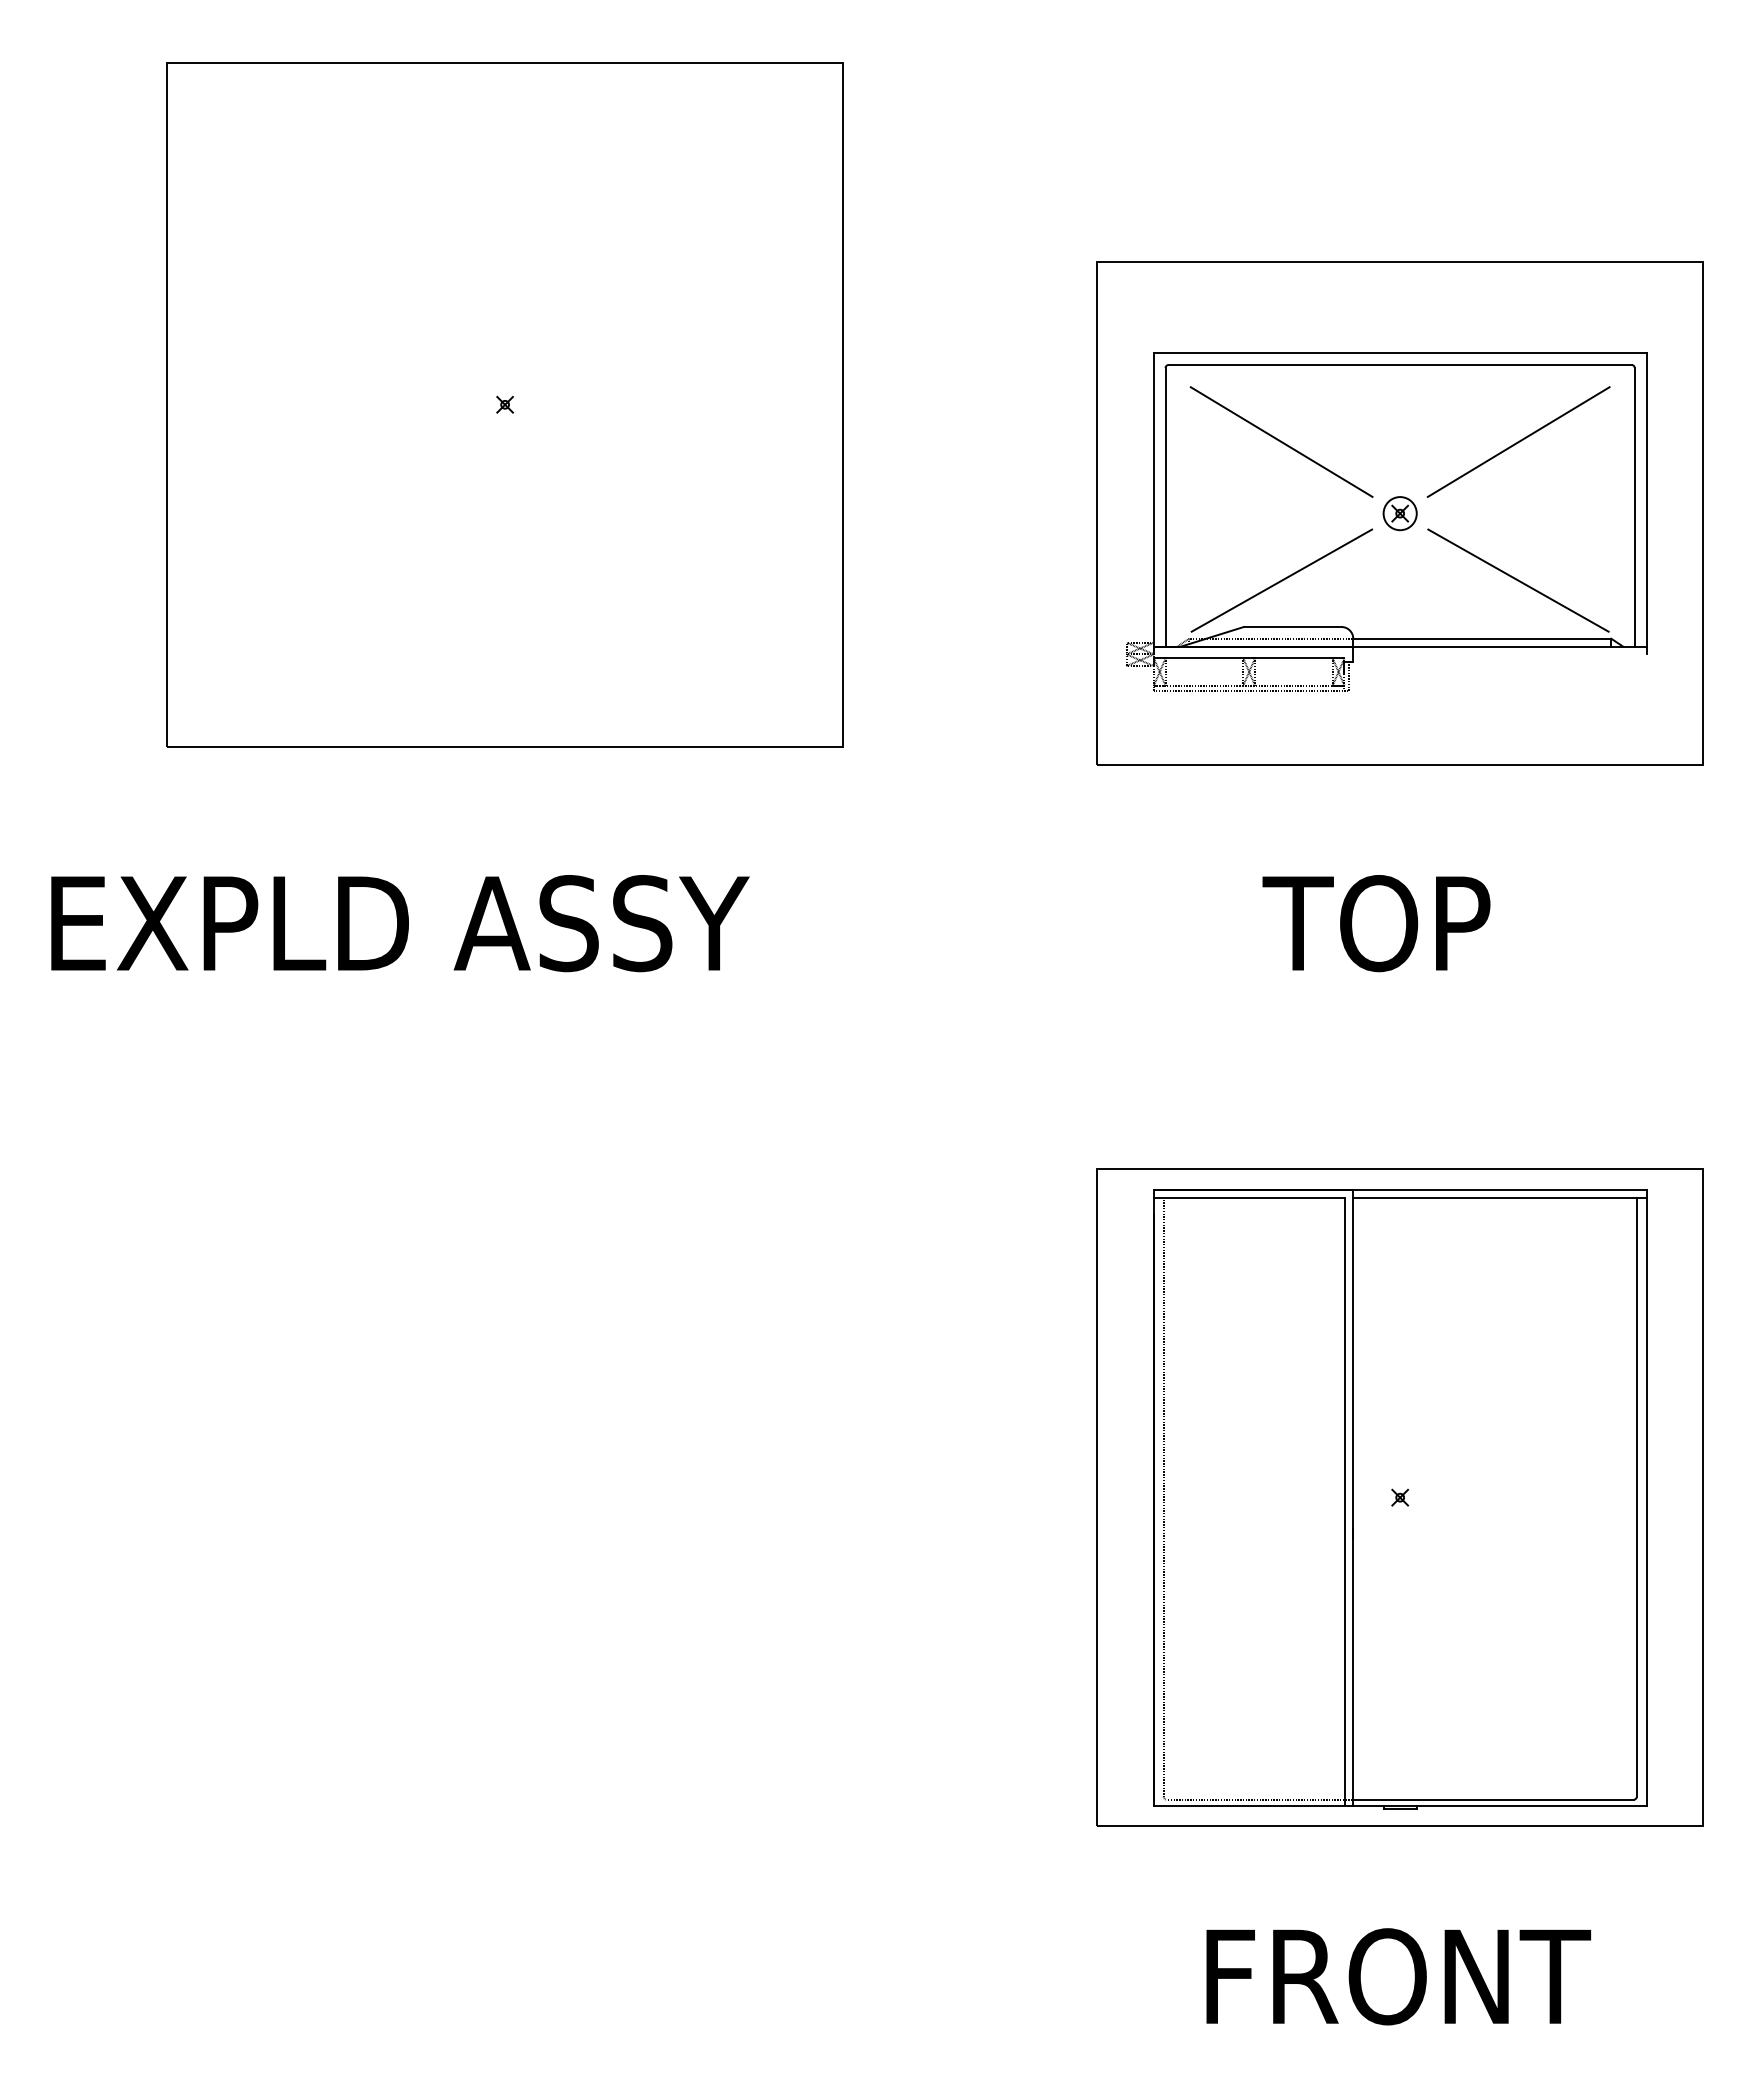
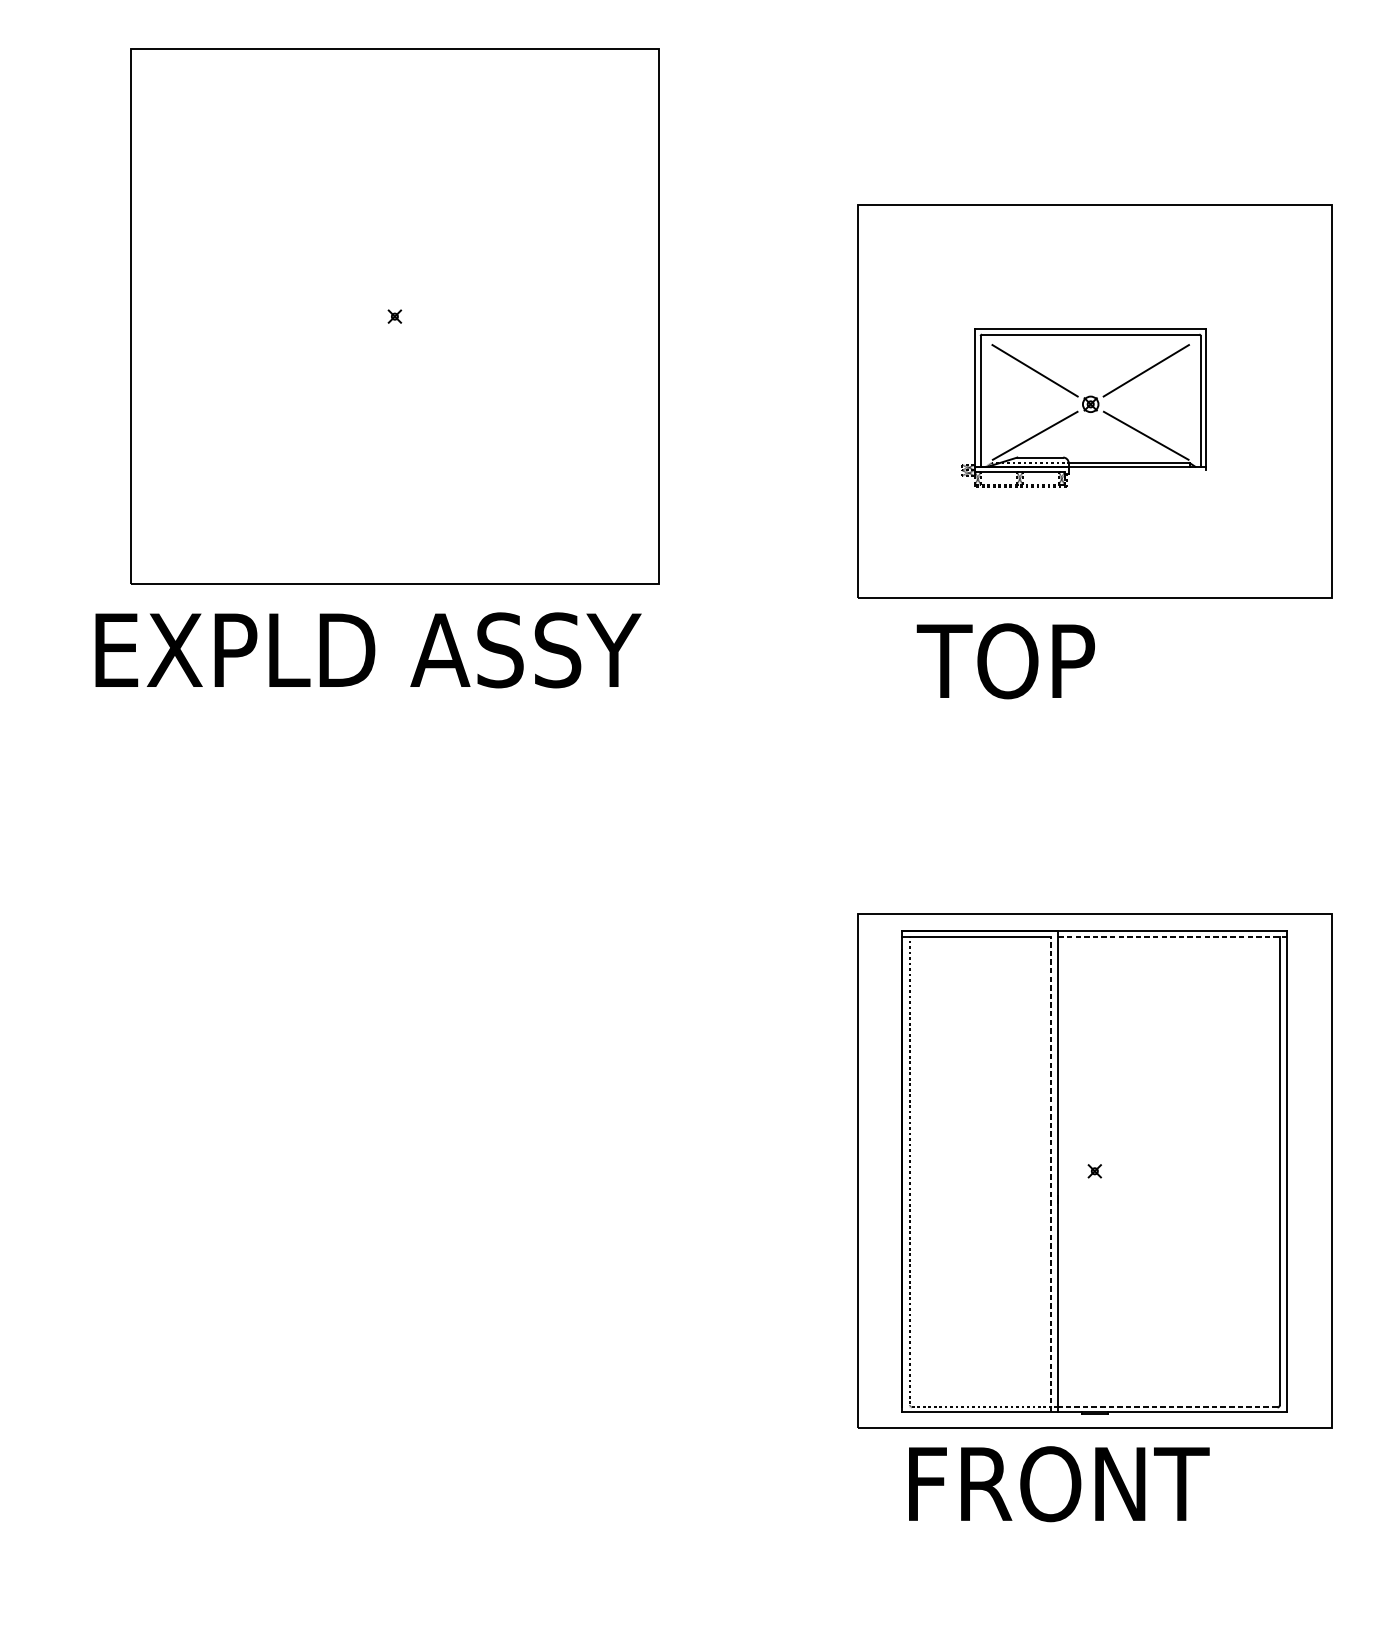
part: (1386, 521) -> (1084, 407), size x0.6
text: (400, 923) -> (368, 650), moved
text: (1376, 923) -> (1005, 661), moved
line: (1499, 1197) -> (1172, 936), solid -> dashed
line: (1344, 1501) -> (1051, 1174), solid -> dashed
line: (1493, 1799) -> (1167, 1407), solid -> dashed
text: (1398, 1976) -> (1059, 1483), moved

